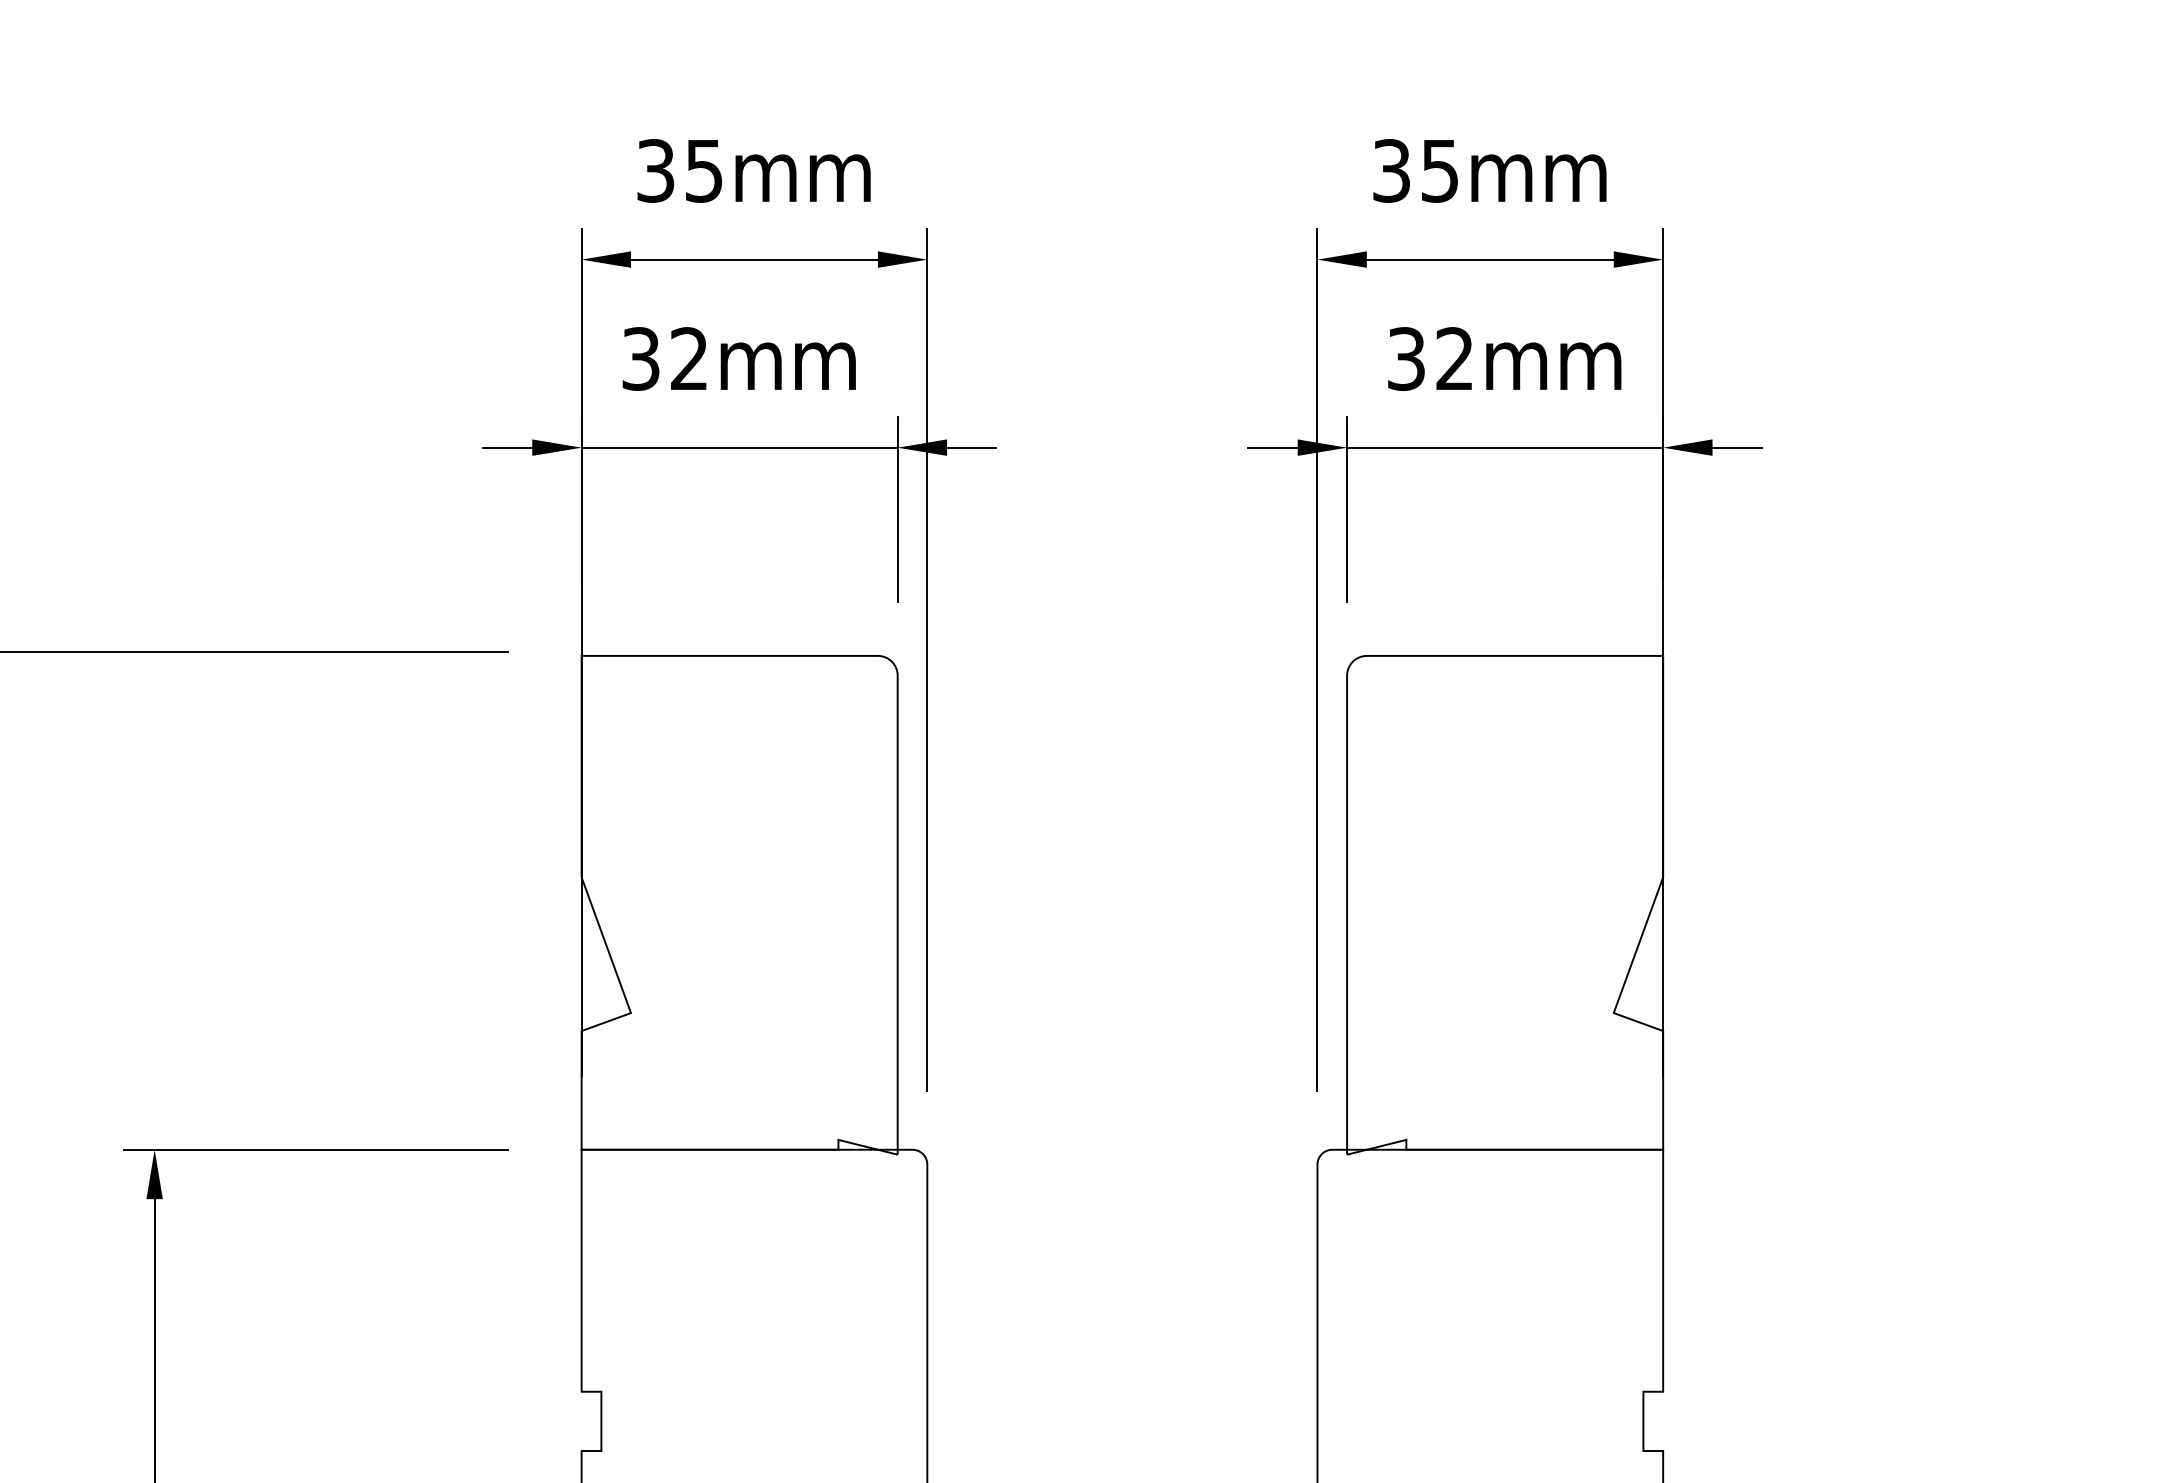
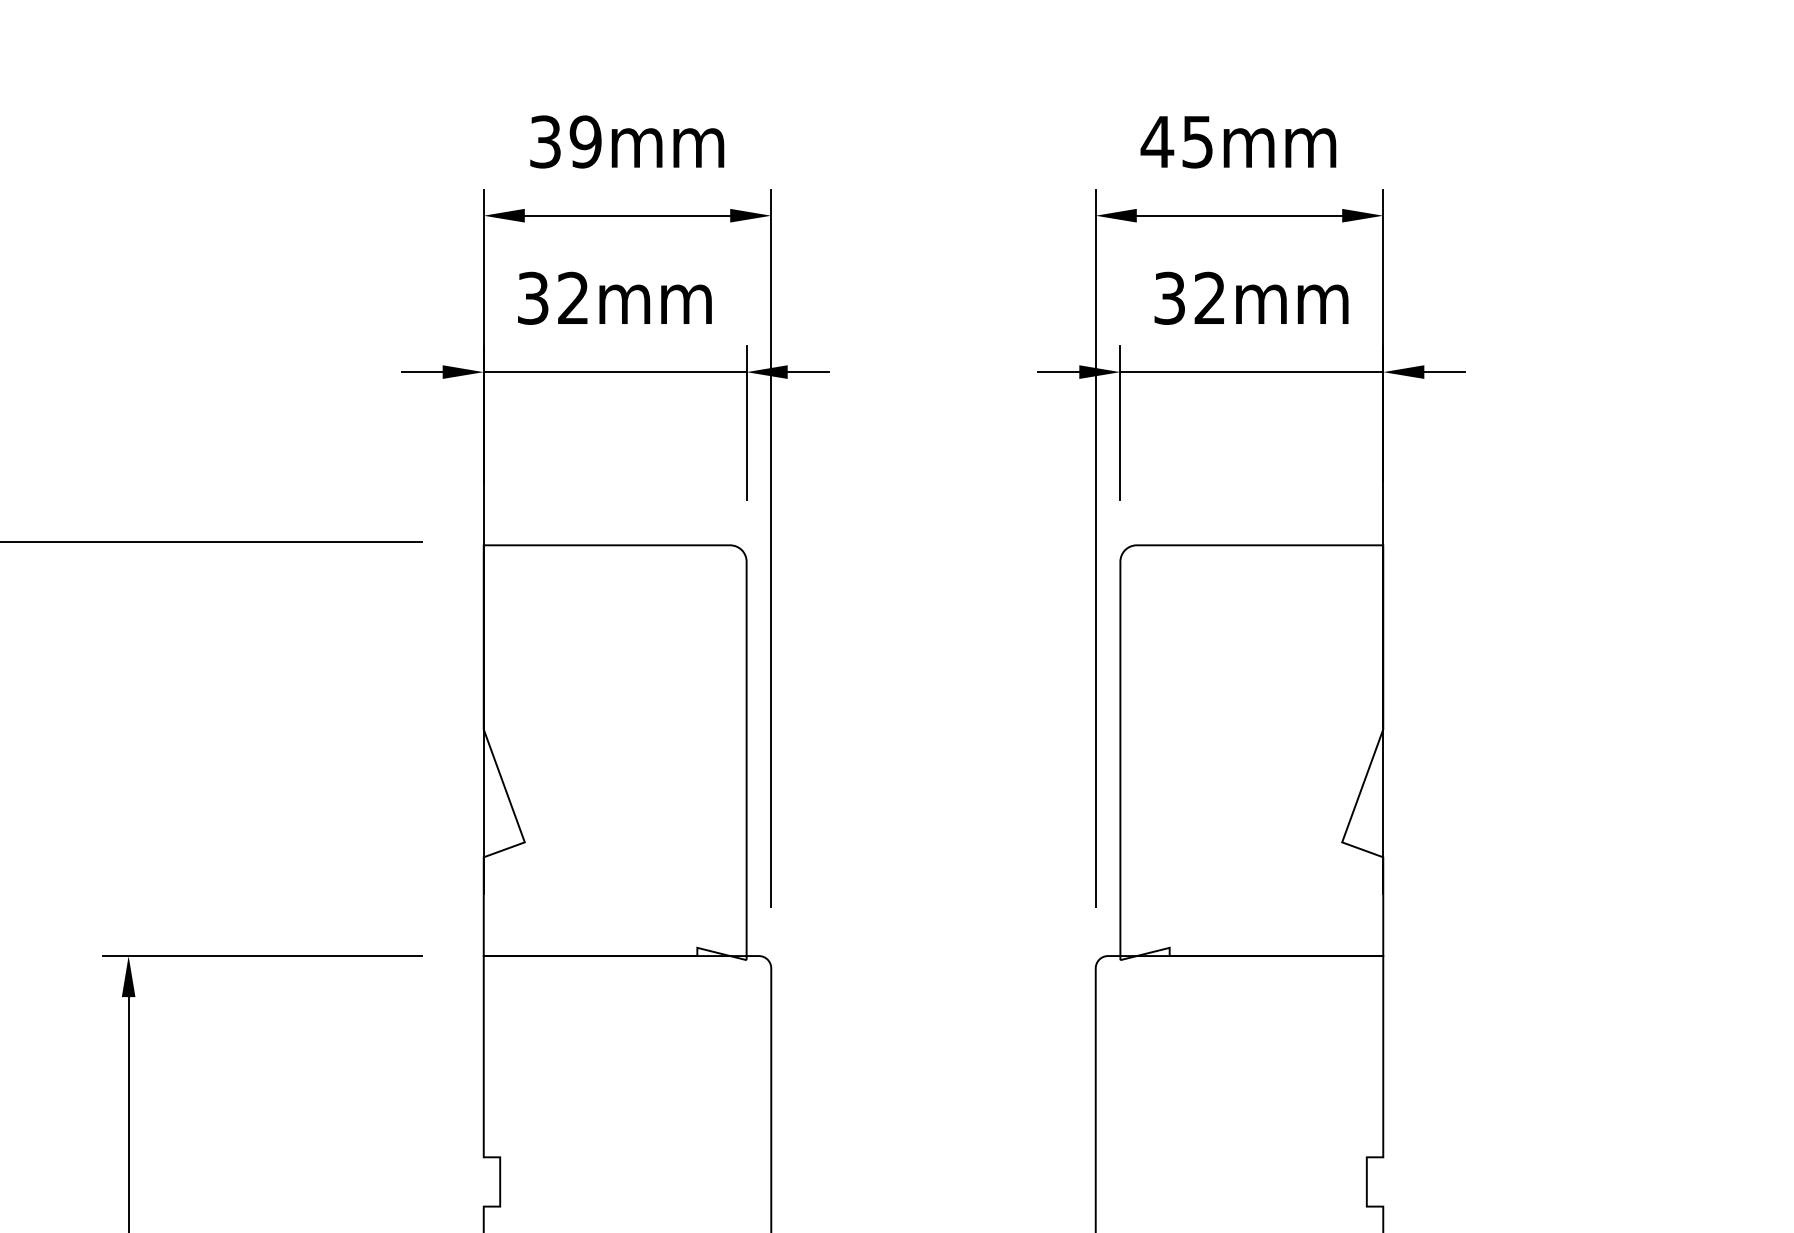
text: (704, 170) -> (585, 141), 35mm -> 39mm
text: (1391, 170) -> (1157, 141), 35mm -> 45mm

